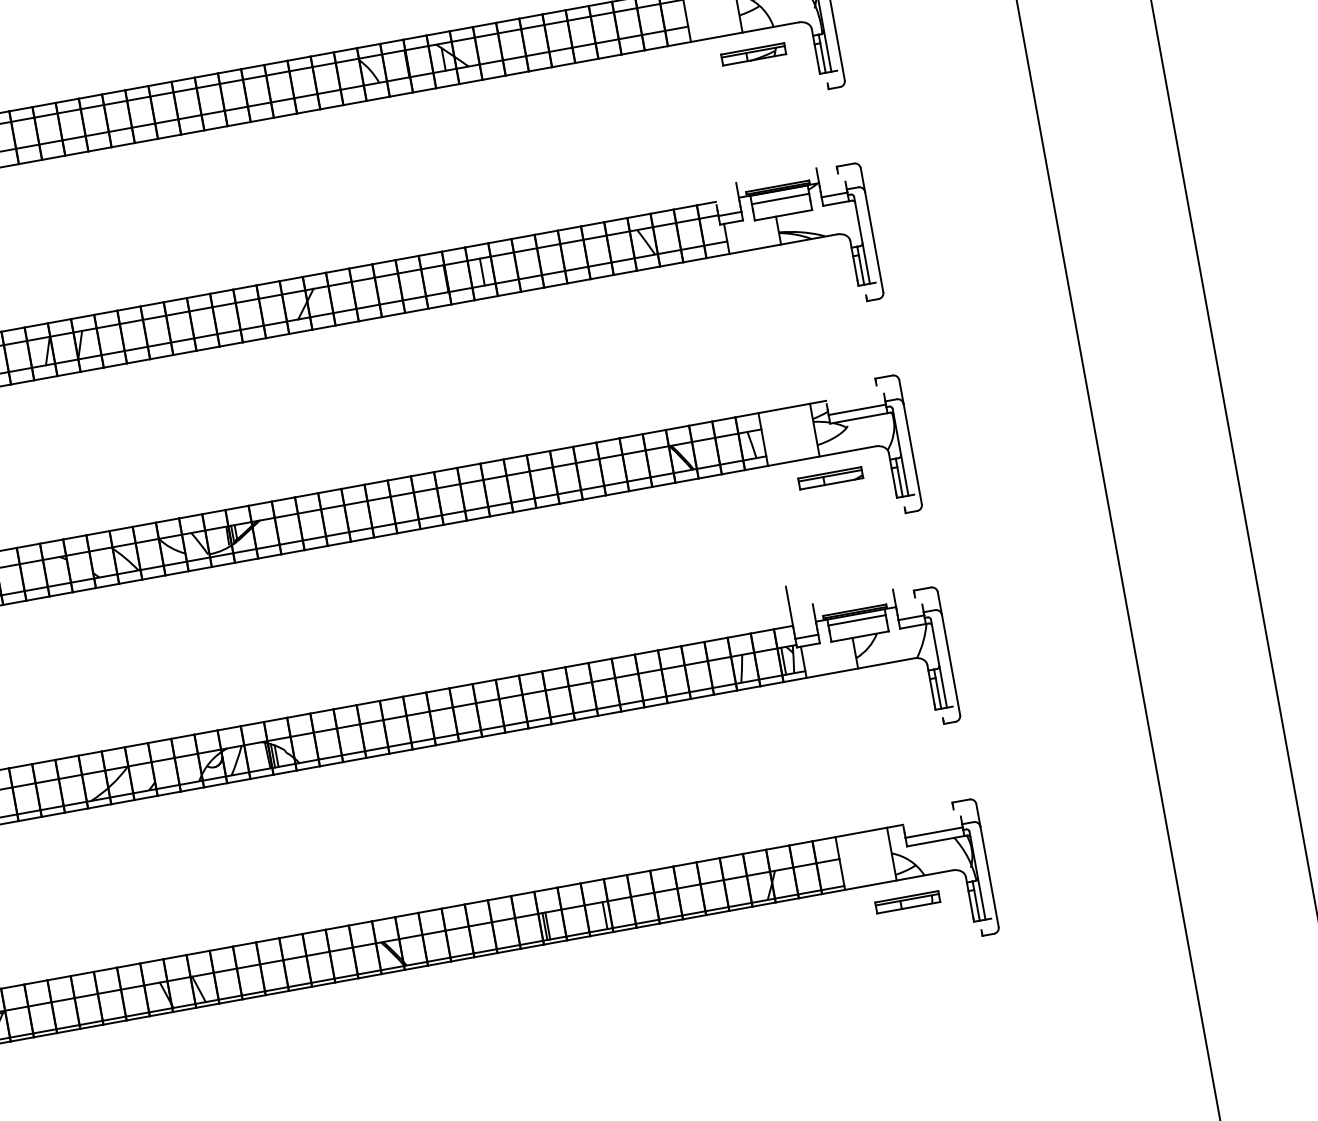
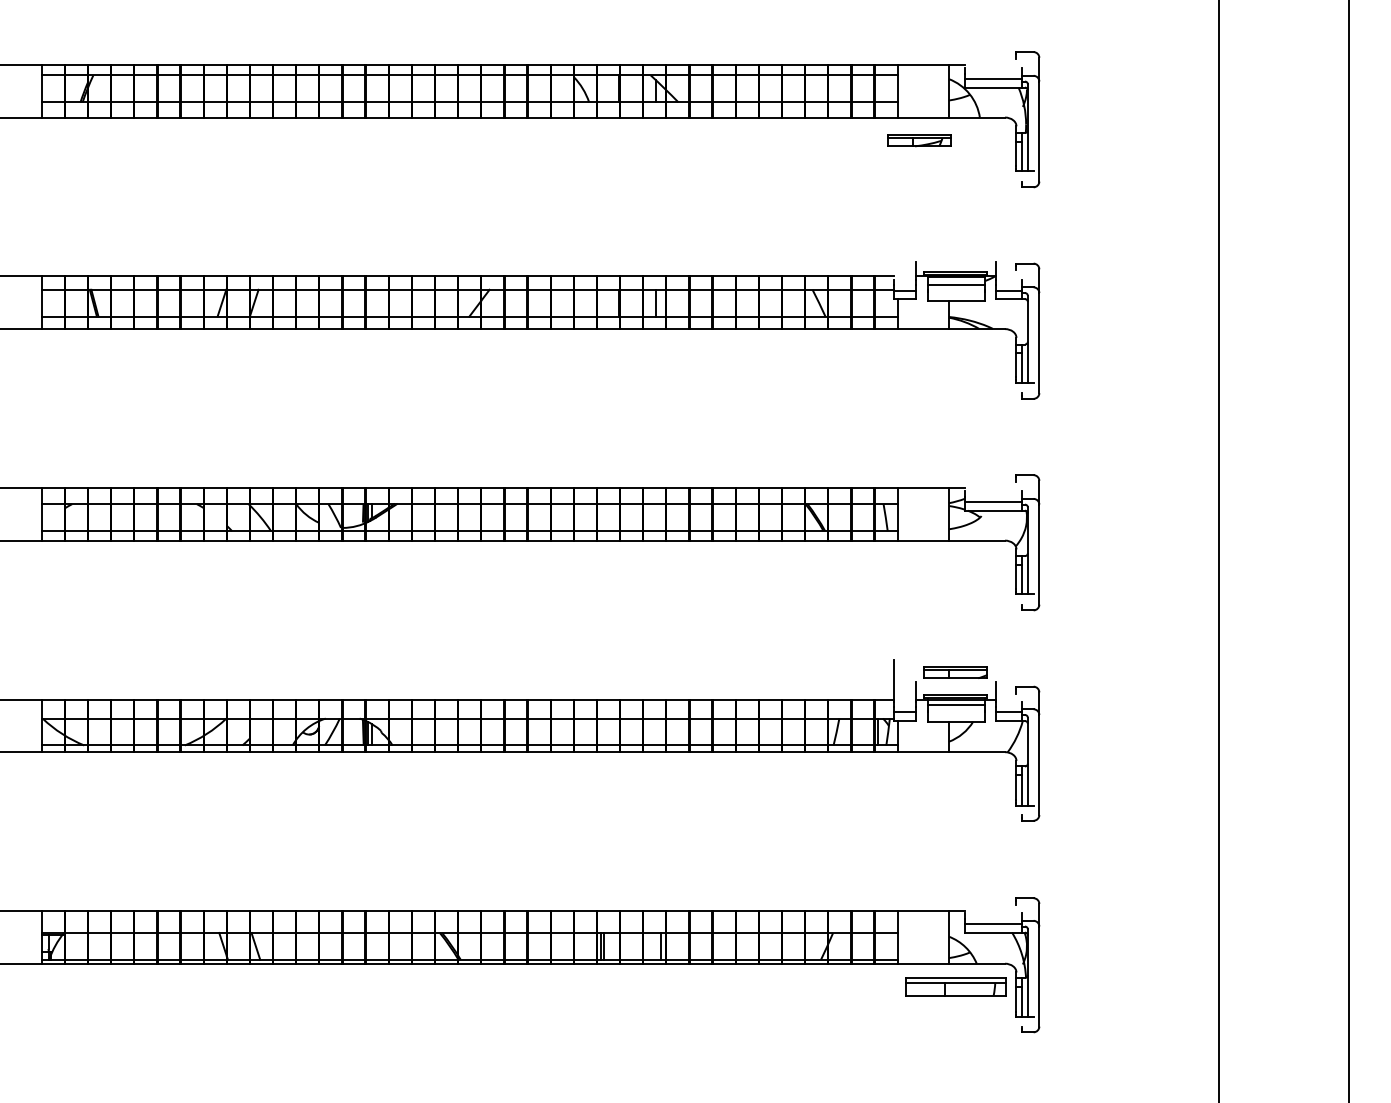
part: (753, 54) -> (919, 140), moved
part: (830, 478) -> (955, 672), moved
part: (907, 902) -> (955, 986), size x1.6

